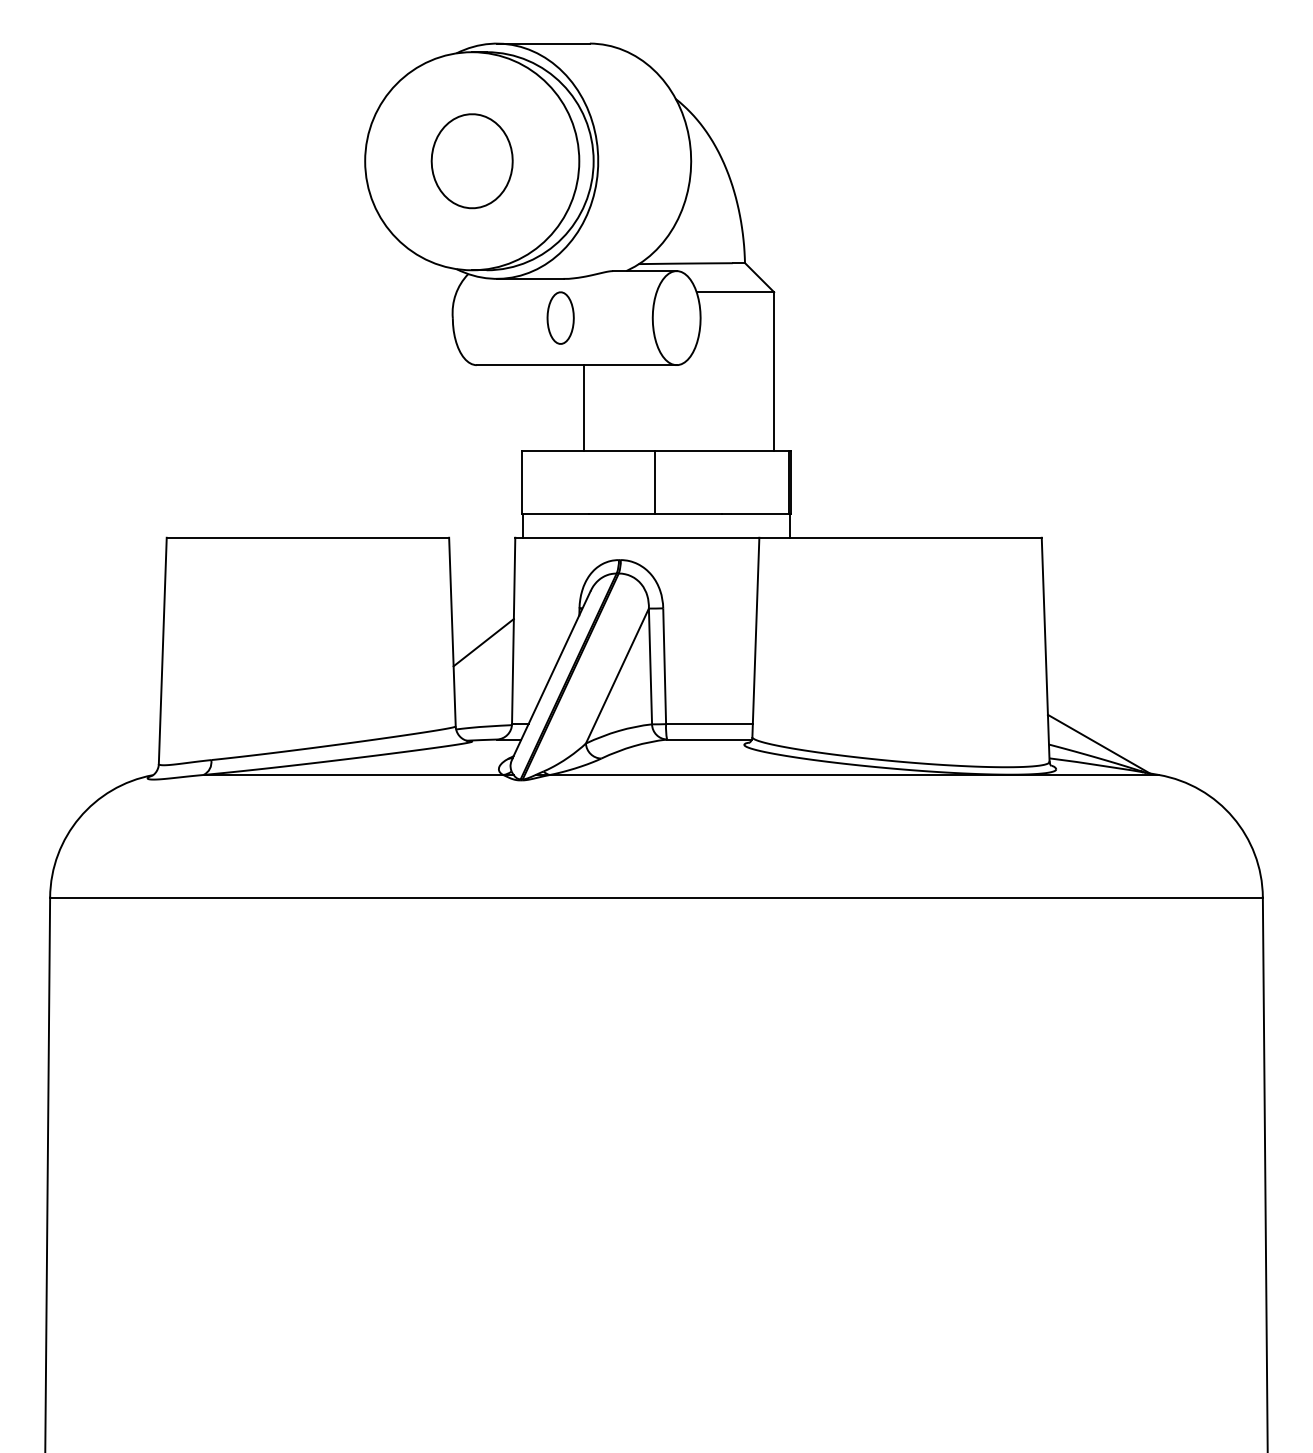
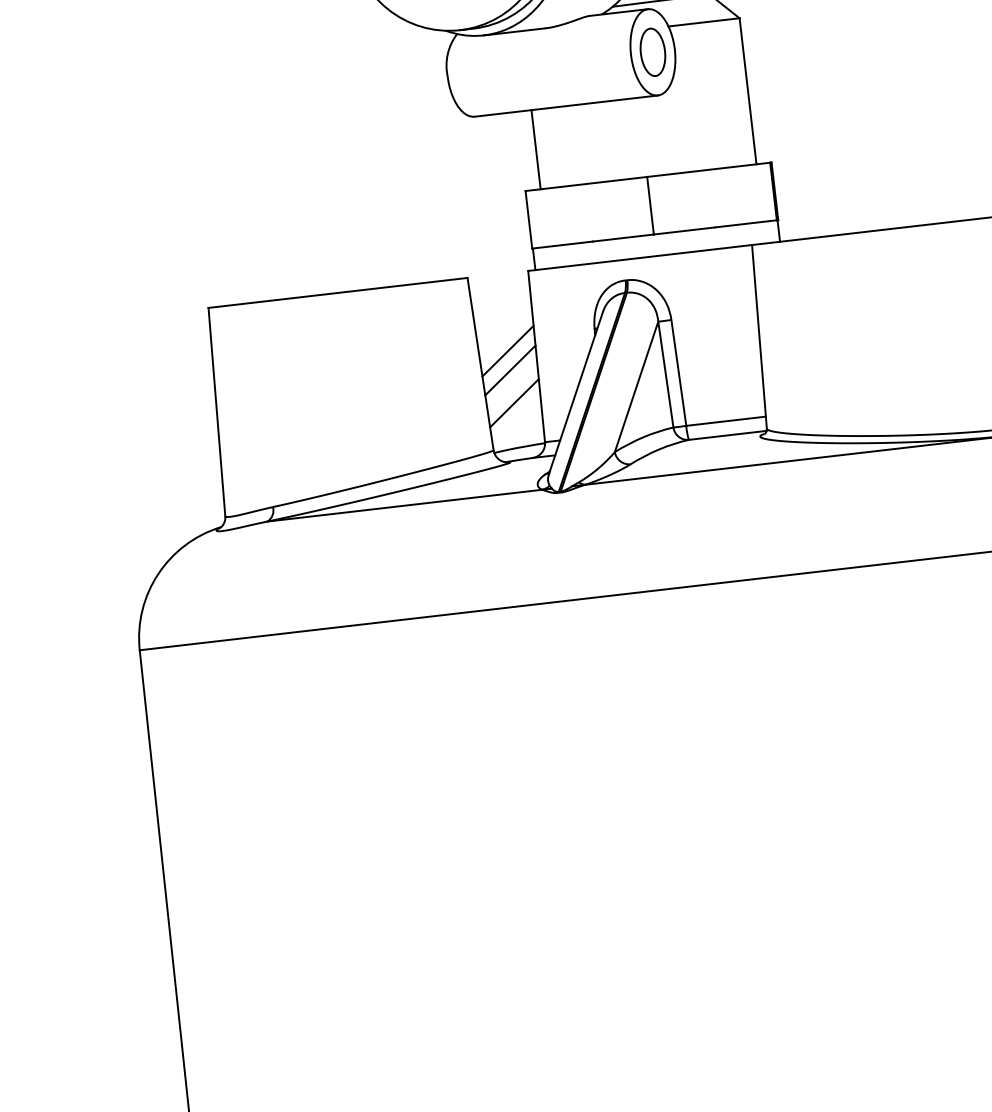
part: (560, 317) -> (652, 51), moved
line: (583, 408) -> (535, 149), moved
line: (483, 621) -> (507, 351), added
line: (483, 678) -> (513, 403), added

